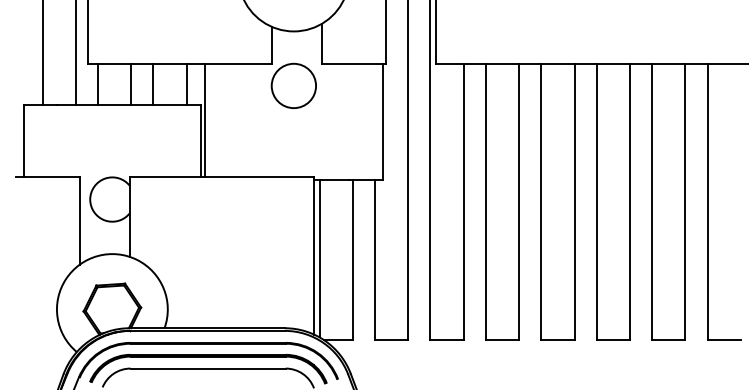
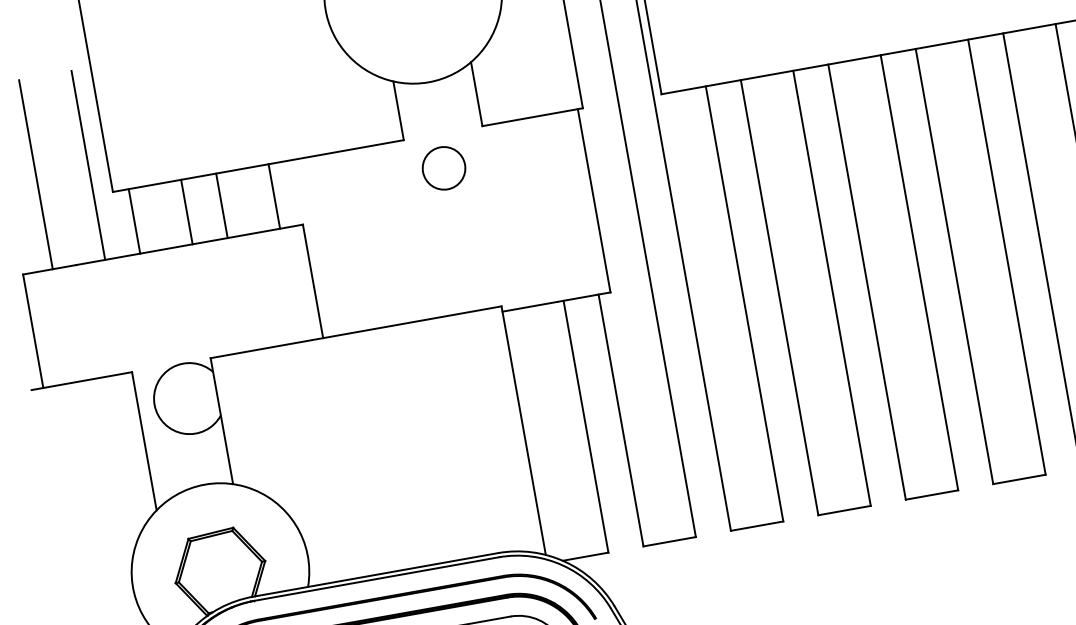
circle: (293, 85) -> (443, 167), size x0.6
line: (205, 120) -> (314, 247), removed
line: (319, 258) -> (532, 433), removed

